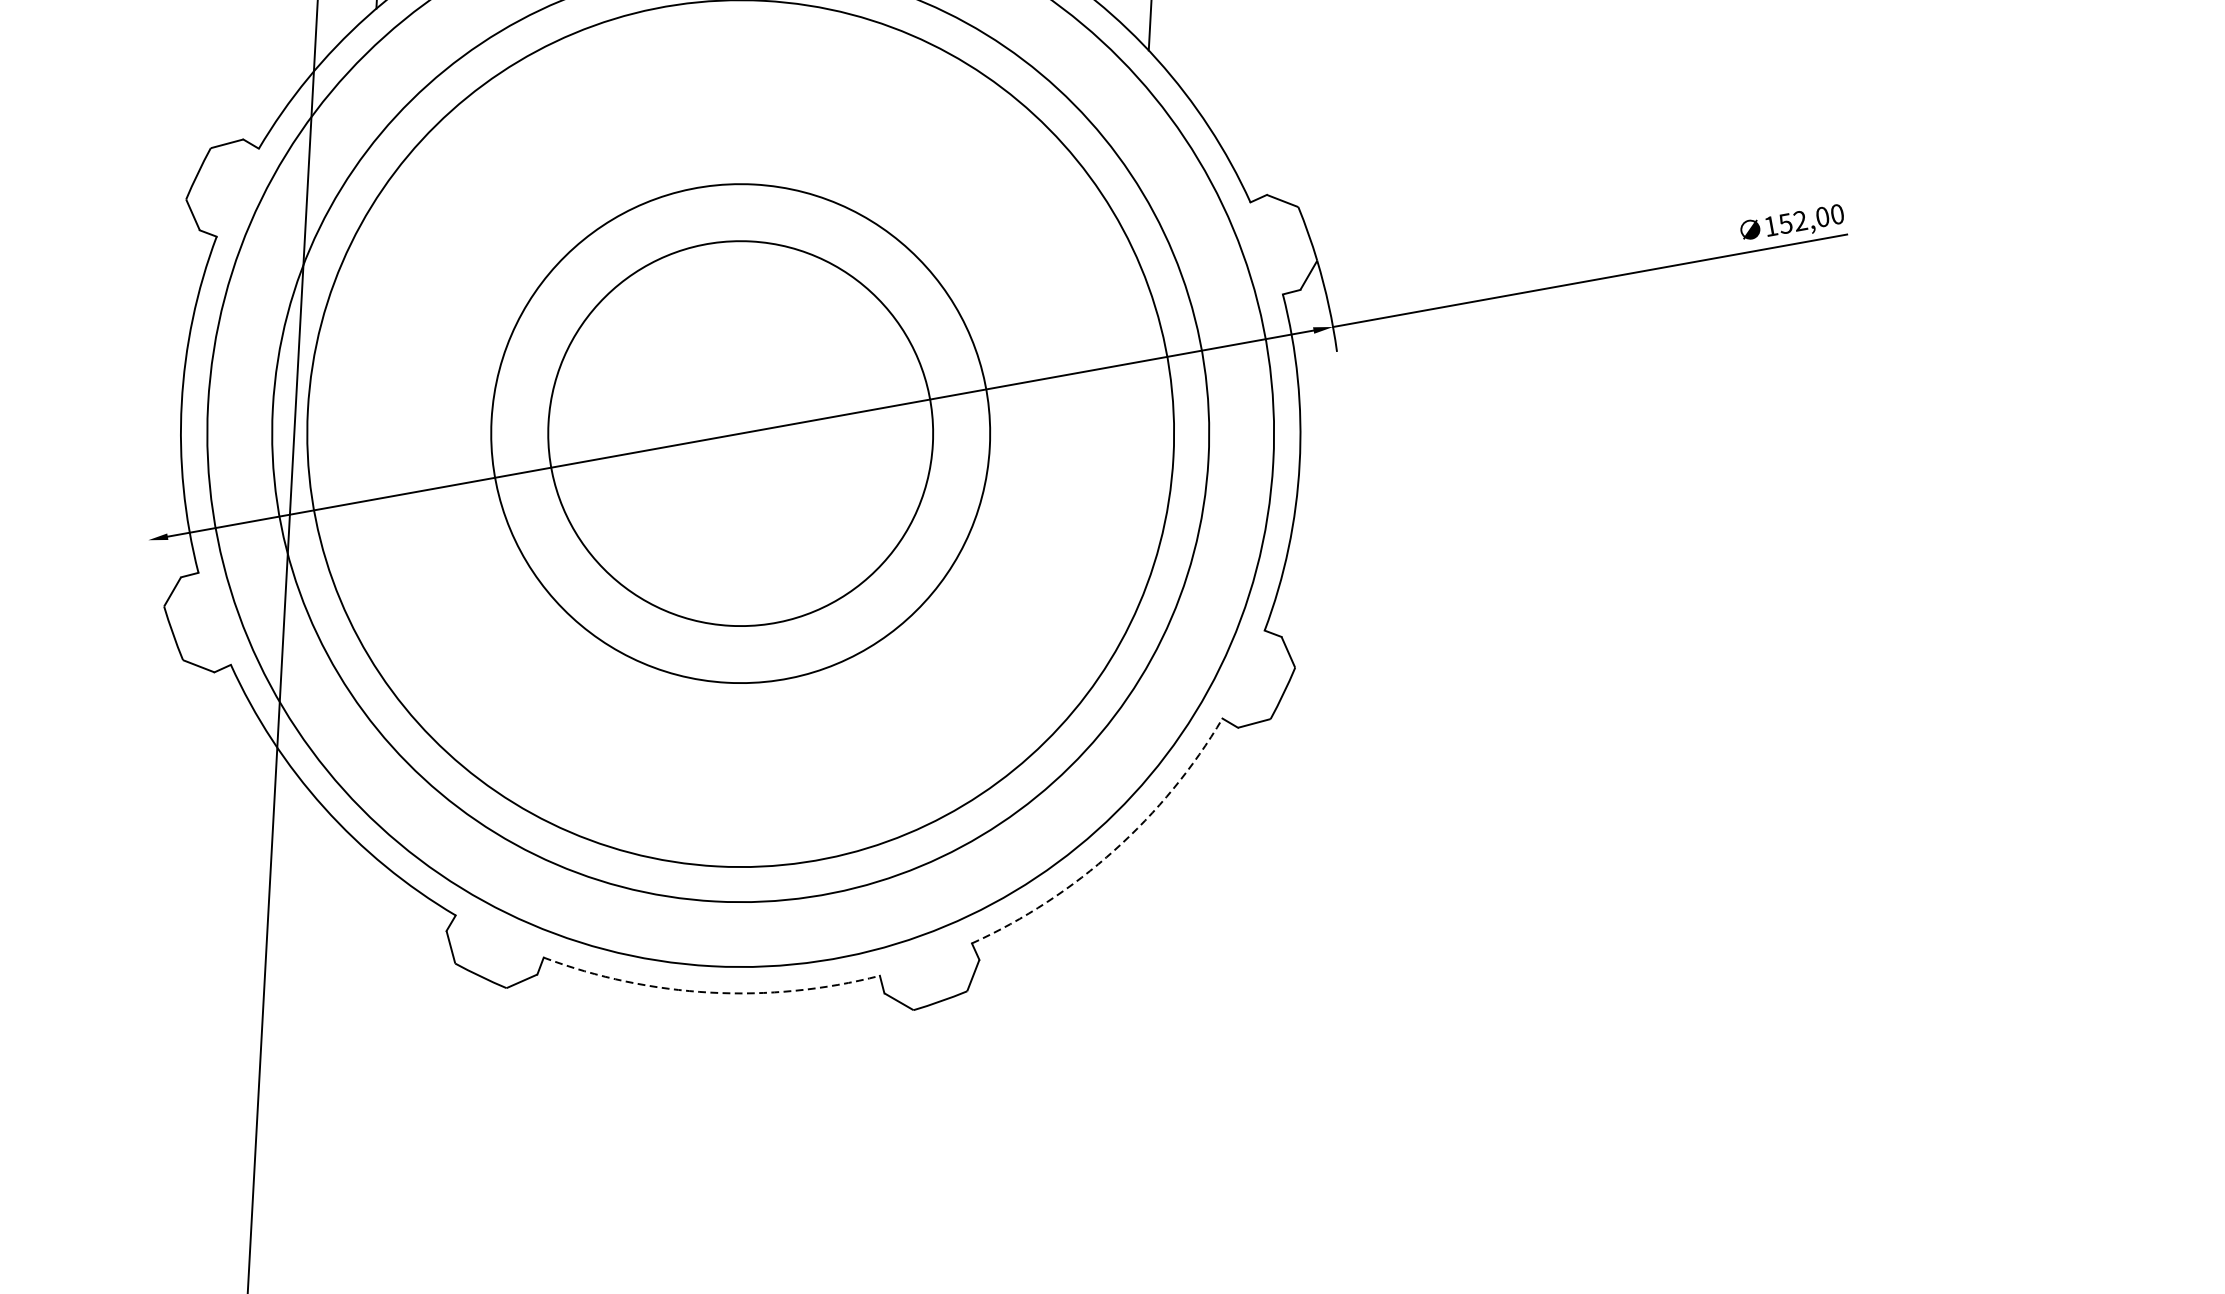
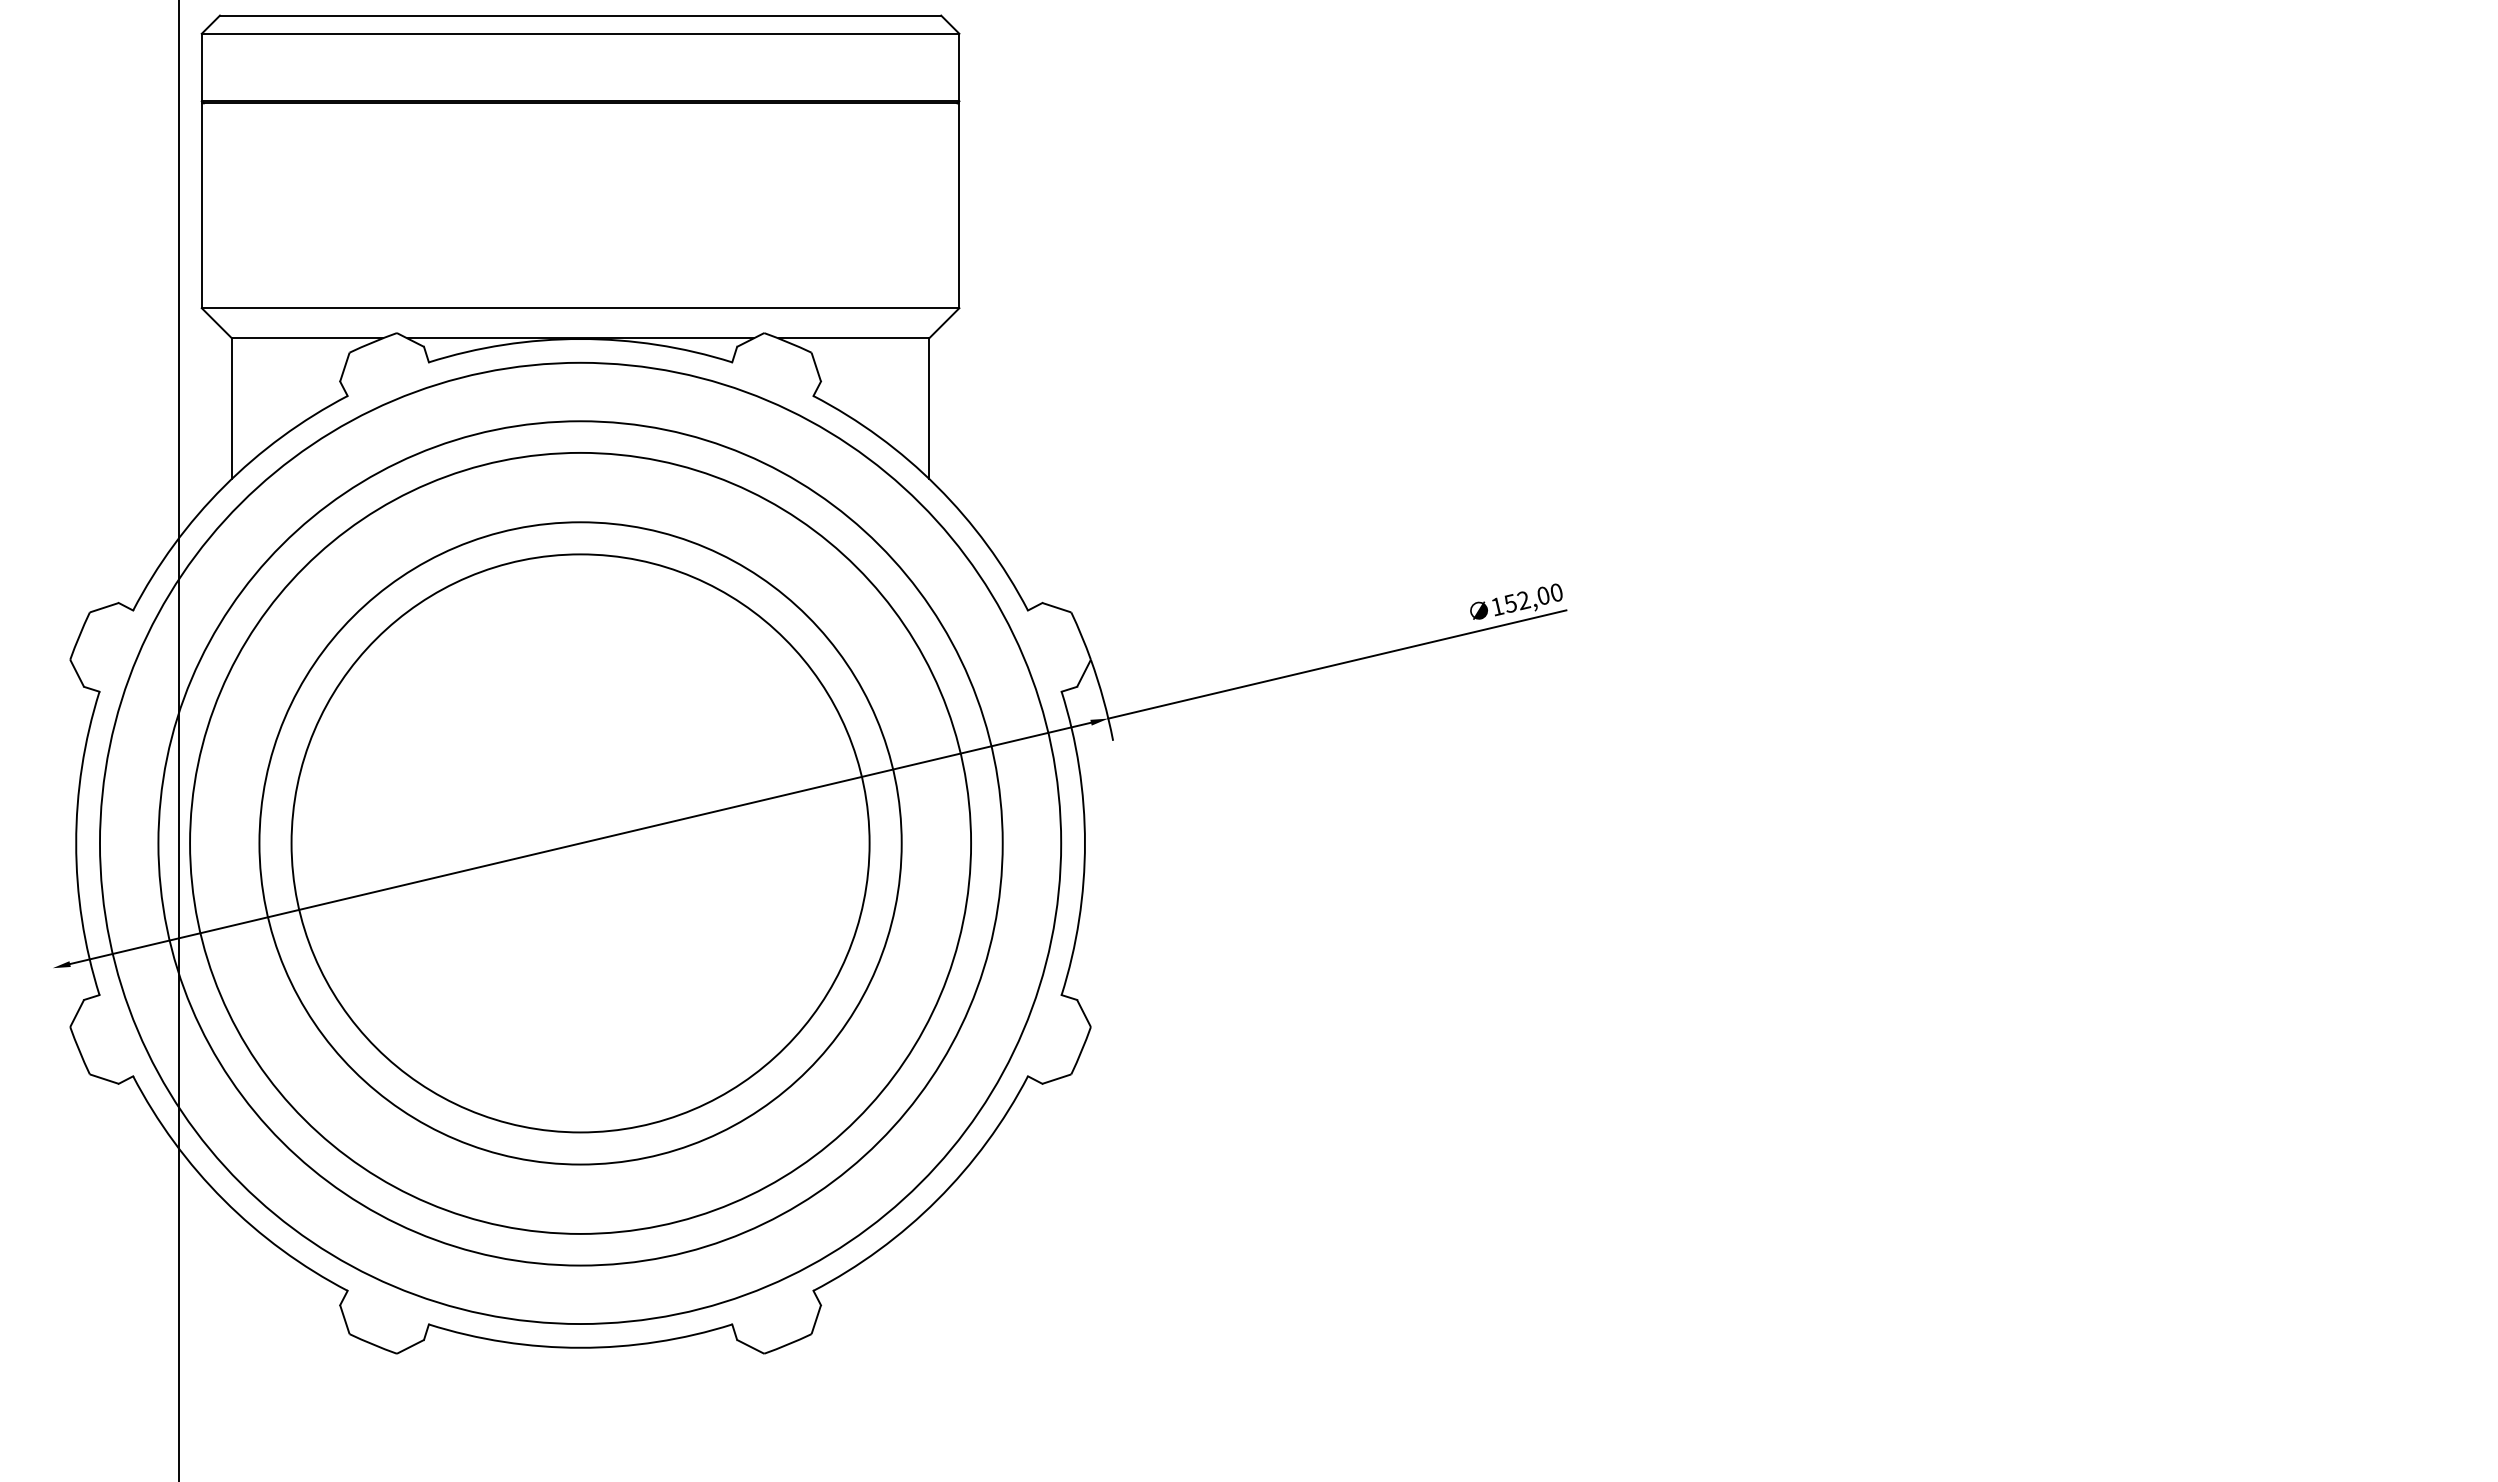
circle: (740, 433) -> (580, 843), size x1.43
circle: (740, 433) -> (580, 843), size x1.67
arc: (1114, 850) -> (937, 1200), dashed -> solid
arc: (710, 992) -> (580, 1347), dashed -> solid

